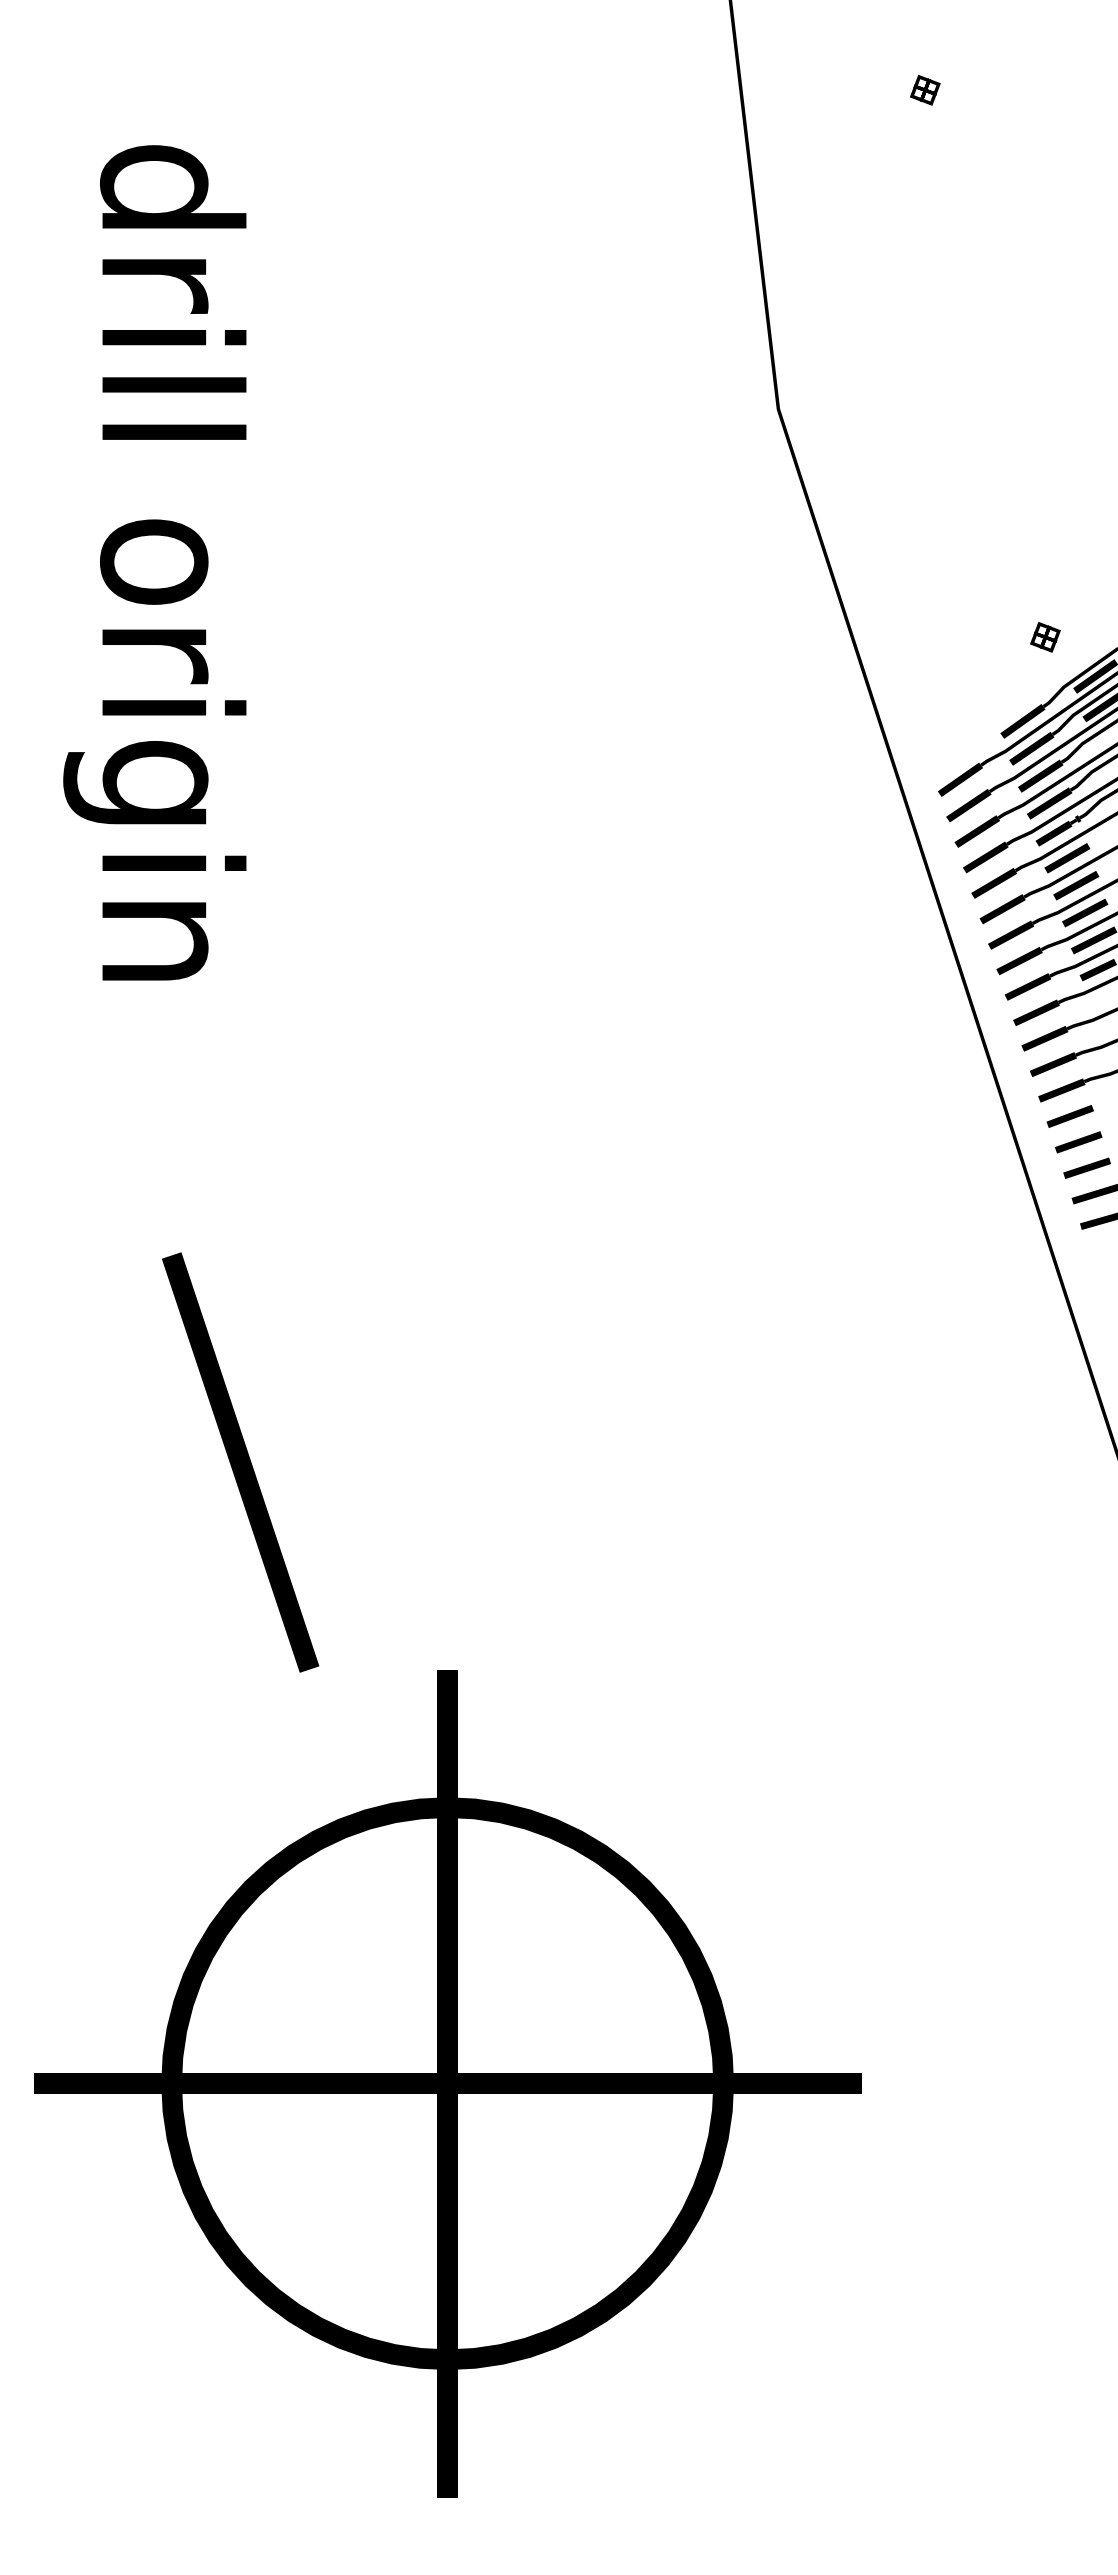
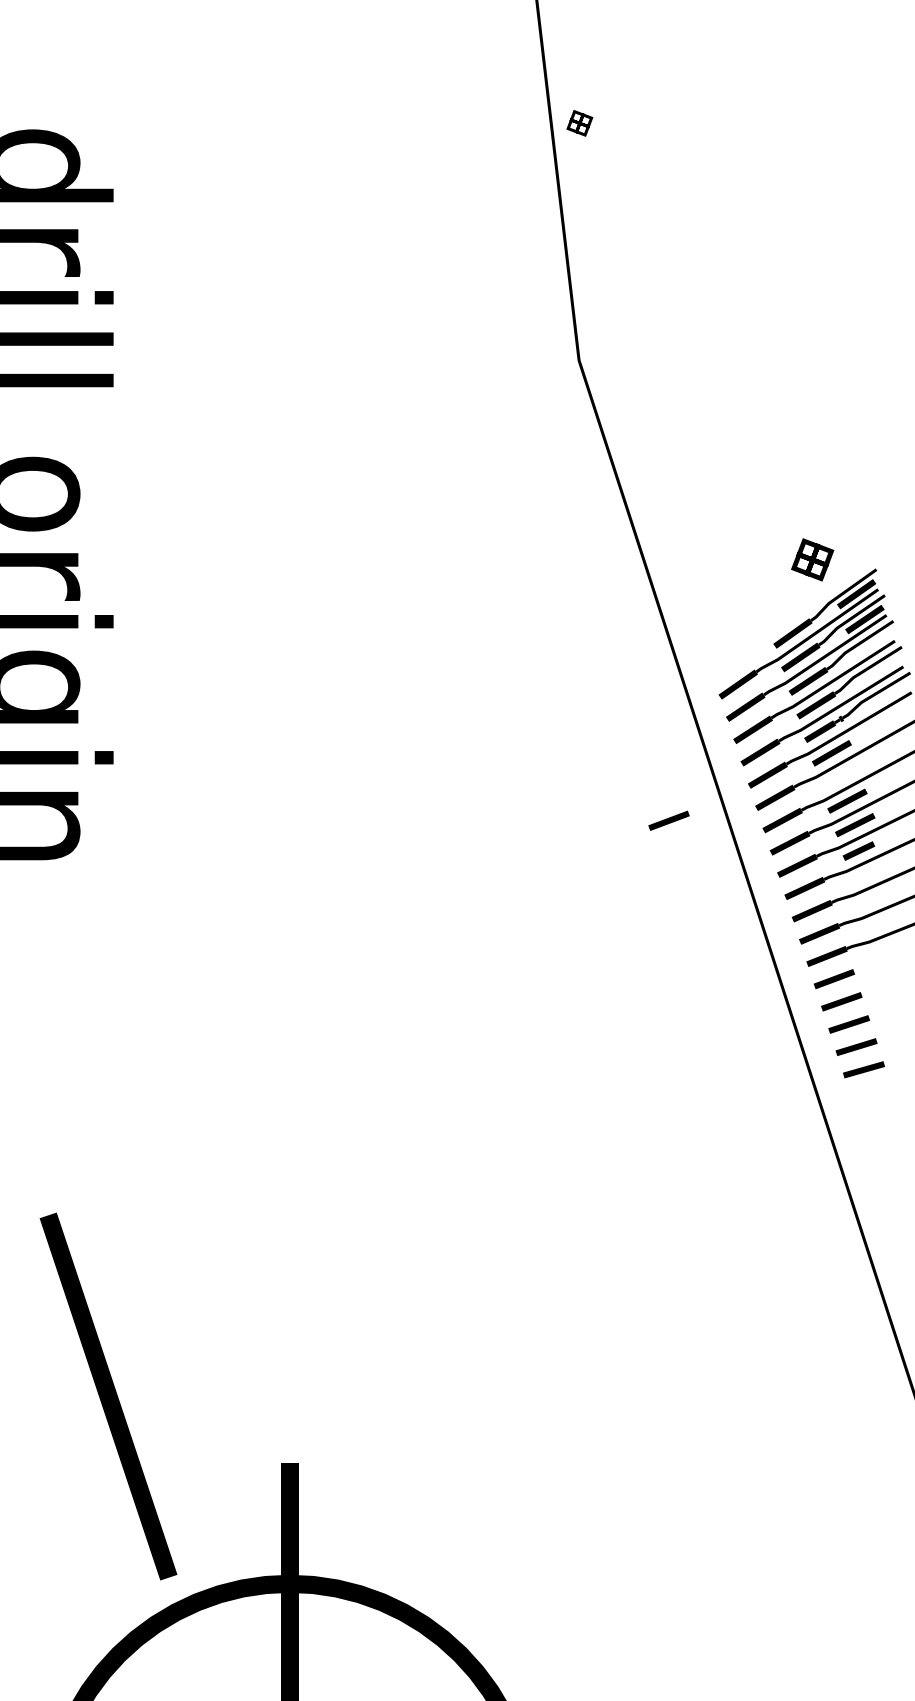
part: (925, 90) -> (580, 123), moved
part: (1045, 637) -> (812, 560), size x1.6
line: (1076, 885) -> (839, 777), removed
line: (880, 935) -> (668, 820), added
line: (240, 1462) -> (108, 1396), moved

